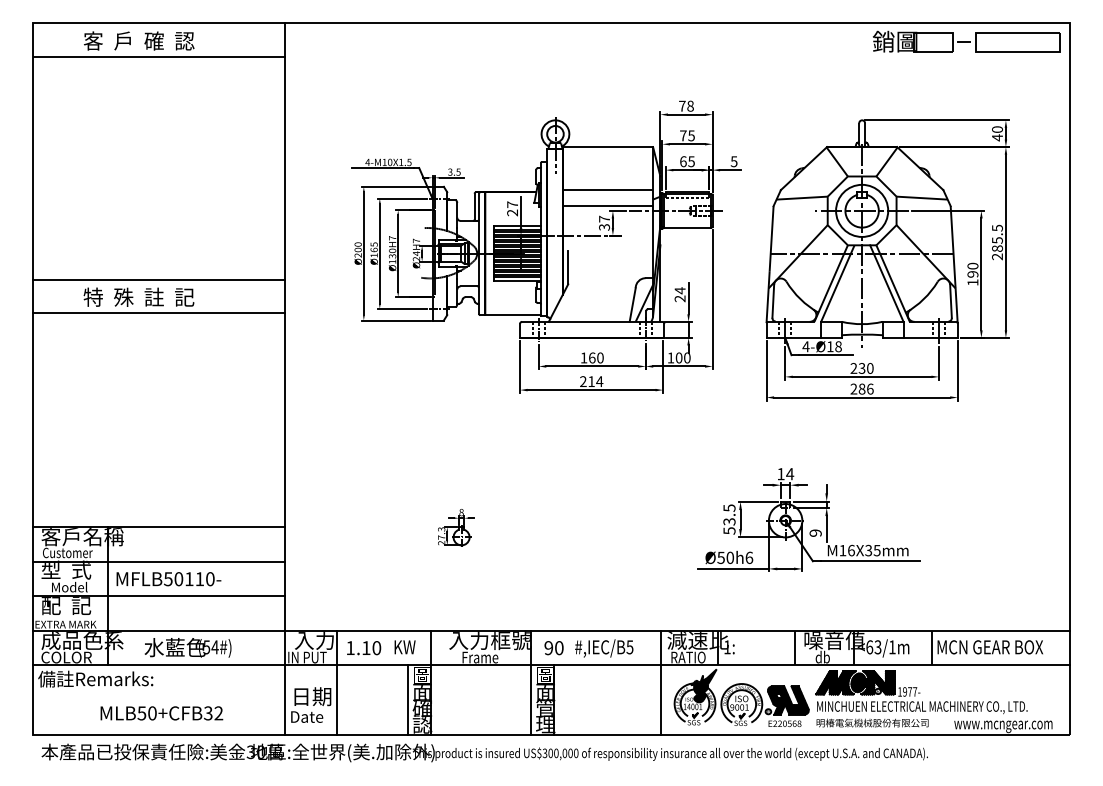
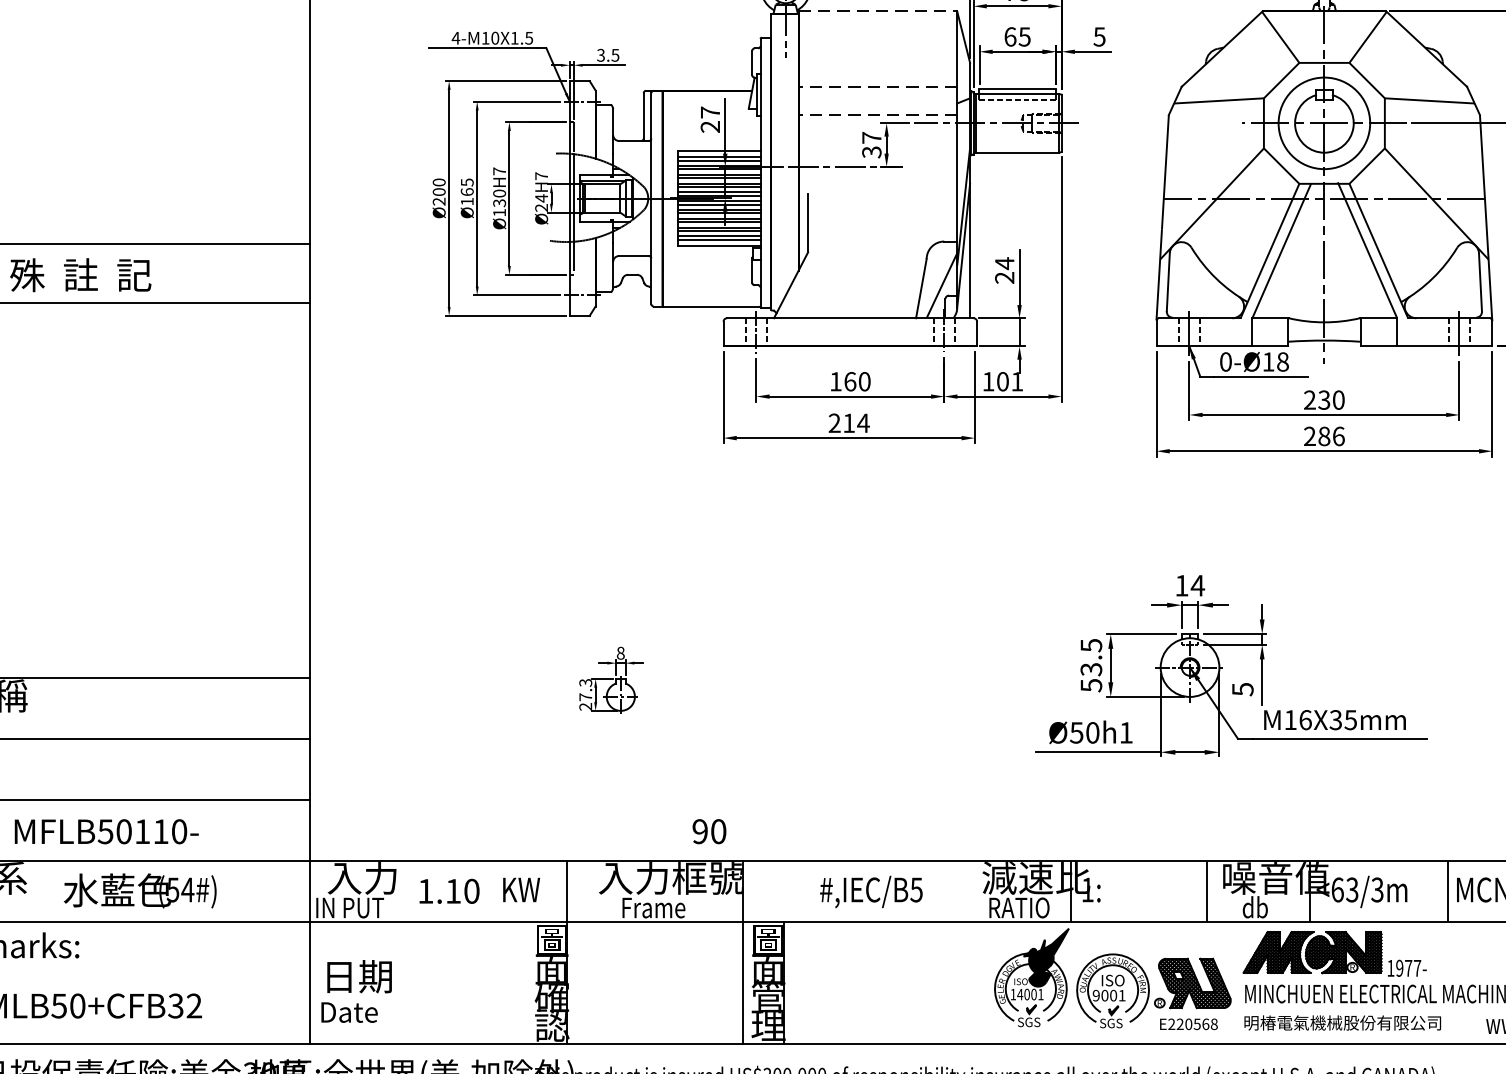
line: (608, 147) -> (878, 11), solid -> dashed
line: (607, 190) -> (877, 87), solid -> dashed
line: (607, 206) -> (877, 115), solid -> dashed
text: (805, 346) -> (1224, 361), 4-Ø18 -> 0-Ø18
text: (687, 357) -> (1017, 380), 100 -> 101
text: (815, 532) -> (1242, 688), 9 -> 5
text: (749, 557) -> (1126, 732), Ø50h6 -> Ø50h1
text: (168, 579) -> (105, 832), moved
text: (891, 647) -> (1375, 890), <63/1m -> <63/3m
text: (553, 648) -> (708, 832), moved
line: (336, 682) -> (401, 951), removed
line: (661, 682) -> (971, 951), removed
line: (407, 699) -> (525, 981), removed

